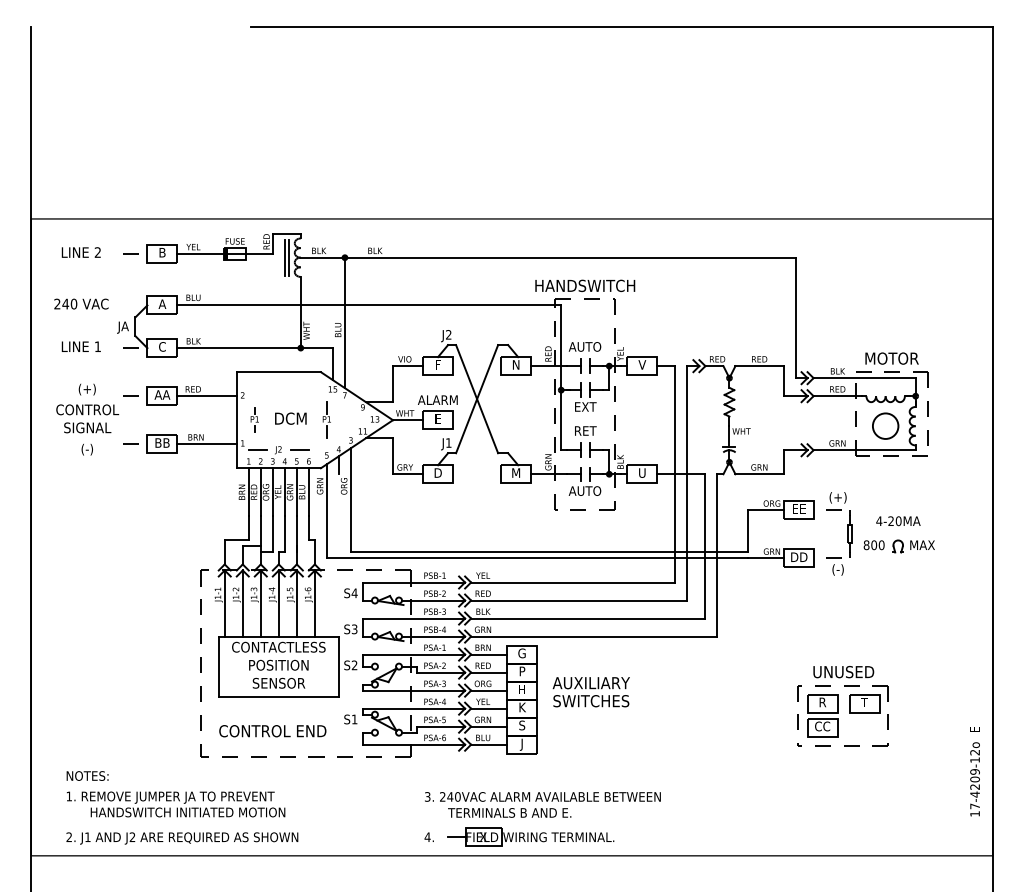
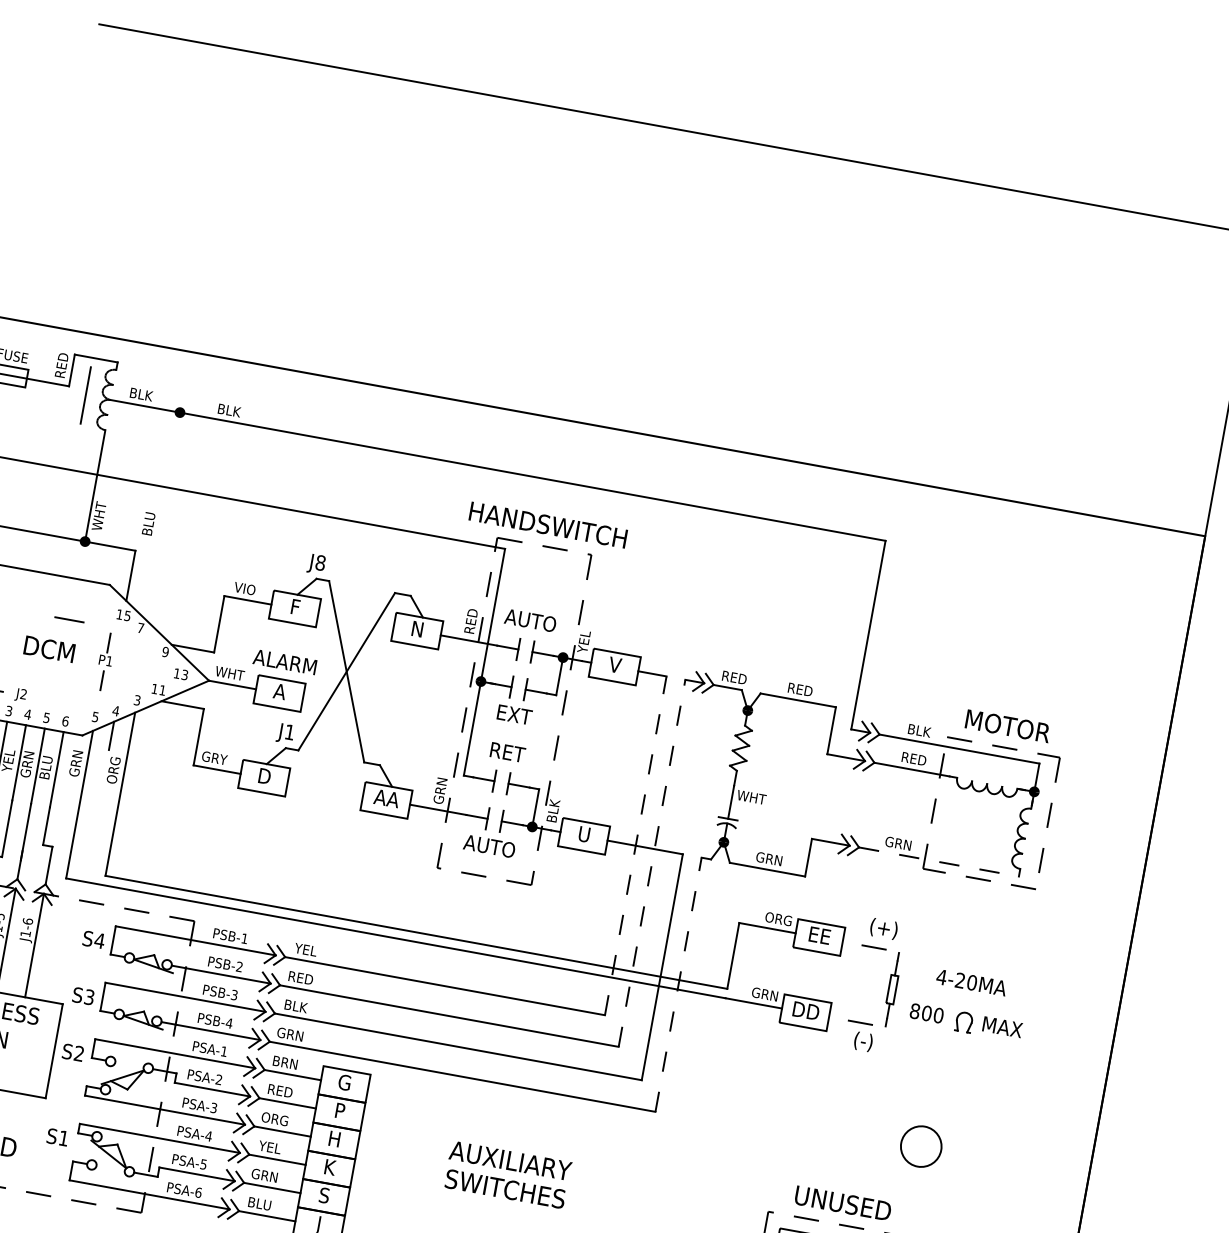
line: (288, 257) -> (91, 396), removed
line: (344, 322) -> (160, 513), removed
text: (448, 334) -> (320, 562), J2 -> J8
text: (437, 418) -> (279, 690), E -> A
circle: (885, 425) -> (921, 1145), moved
line: (299, 449) -> (69, 618), moved
line: (865, 450) -> (940, 862), solid -> dashed
text: (515, 472) -> (385, 797), M -> AA
line: (675, 473) -> (636, 844), solid -> dashed
line: (687, 482) -> (652, 862), solid -> dashed
line: (717, 554) -> (678, 983), solid -> dashed
text: (590, 692) -> (506, 1175), moved

